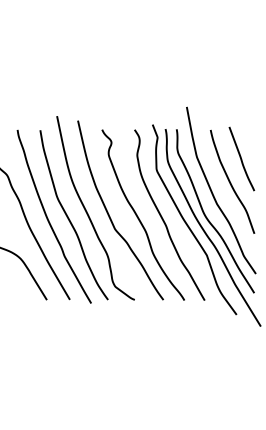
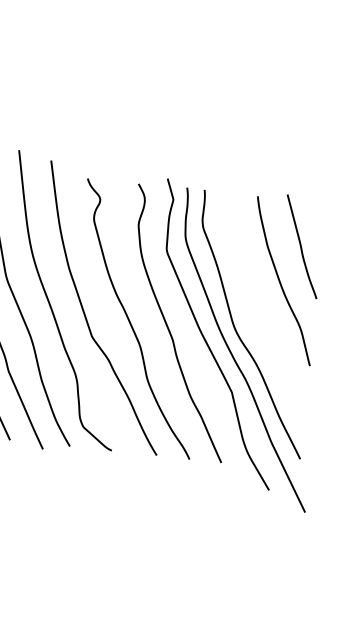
curve: (213, 193) -> (252, 296), removed

